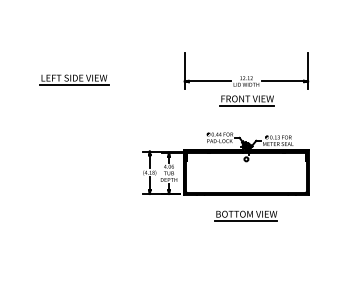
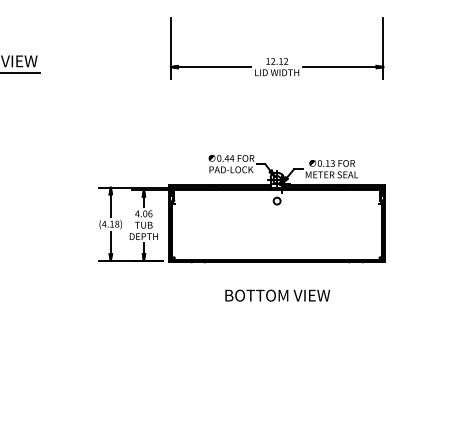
part: (246, 100) -> (277, 99), removed
line: (245, 221) -> (275, 308), removed

